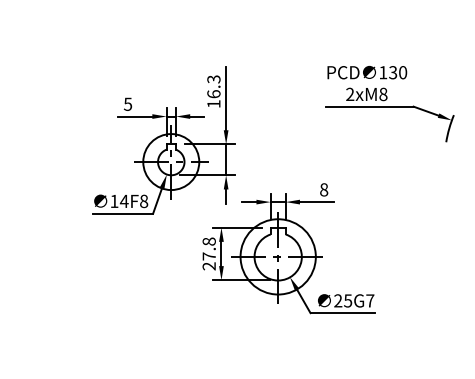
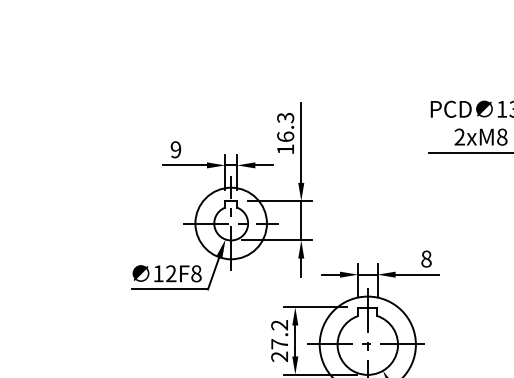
text: (127, 103) -> (175, 148), 5 -> 9
text: (123, 200) -> (170, 272), 14F8 -> 12F8
text: (208, 241) -> (278, 325), 27.8 -> 27.2

